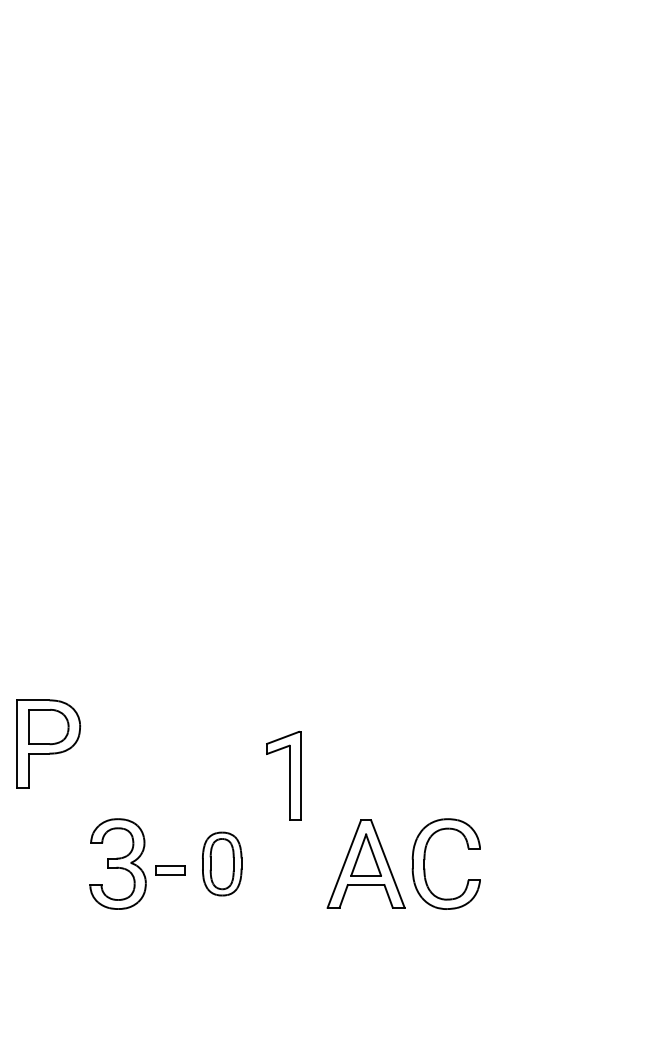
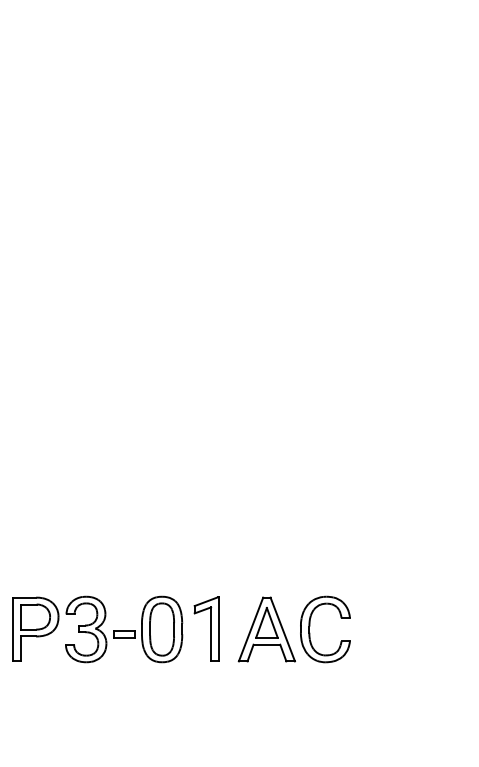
part: (48, 743) -> (35, 629), moved
part: (283, 775) -> (206, 629), moved
part: (221, 863) -> (161, 629), size x1.43

